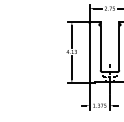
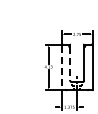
line: (101, 47) -> (70, 63), solid -> dashed
line: (89, 54) -> (61, 68), solid -> dashed

